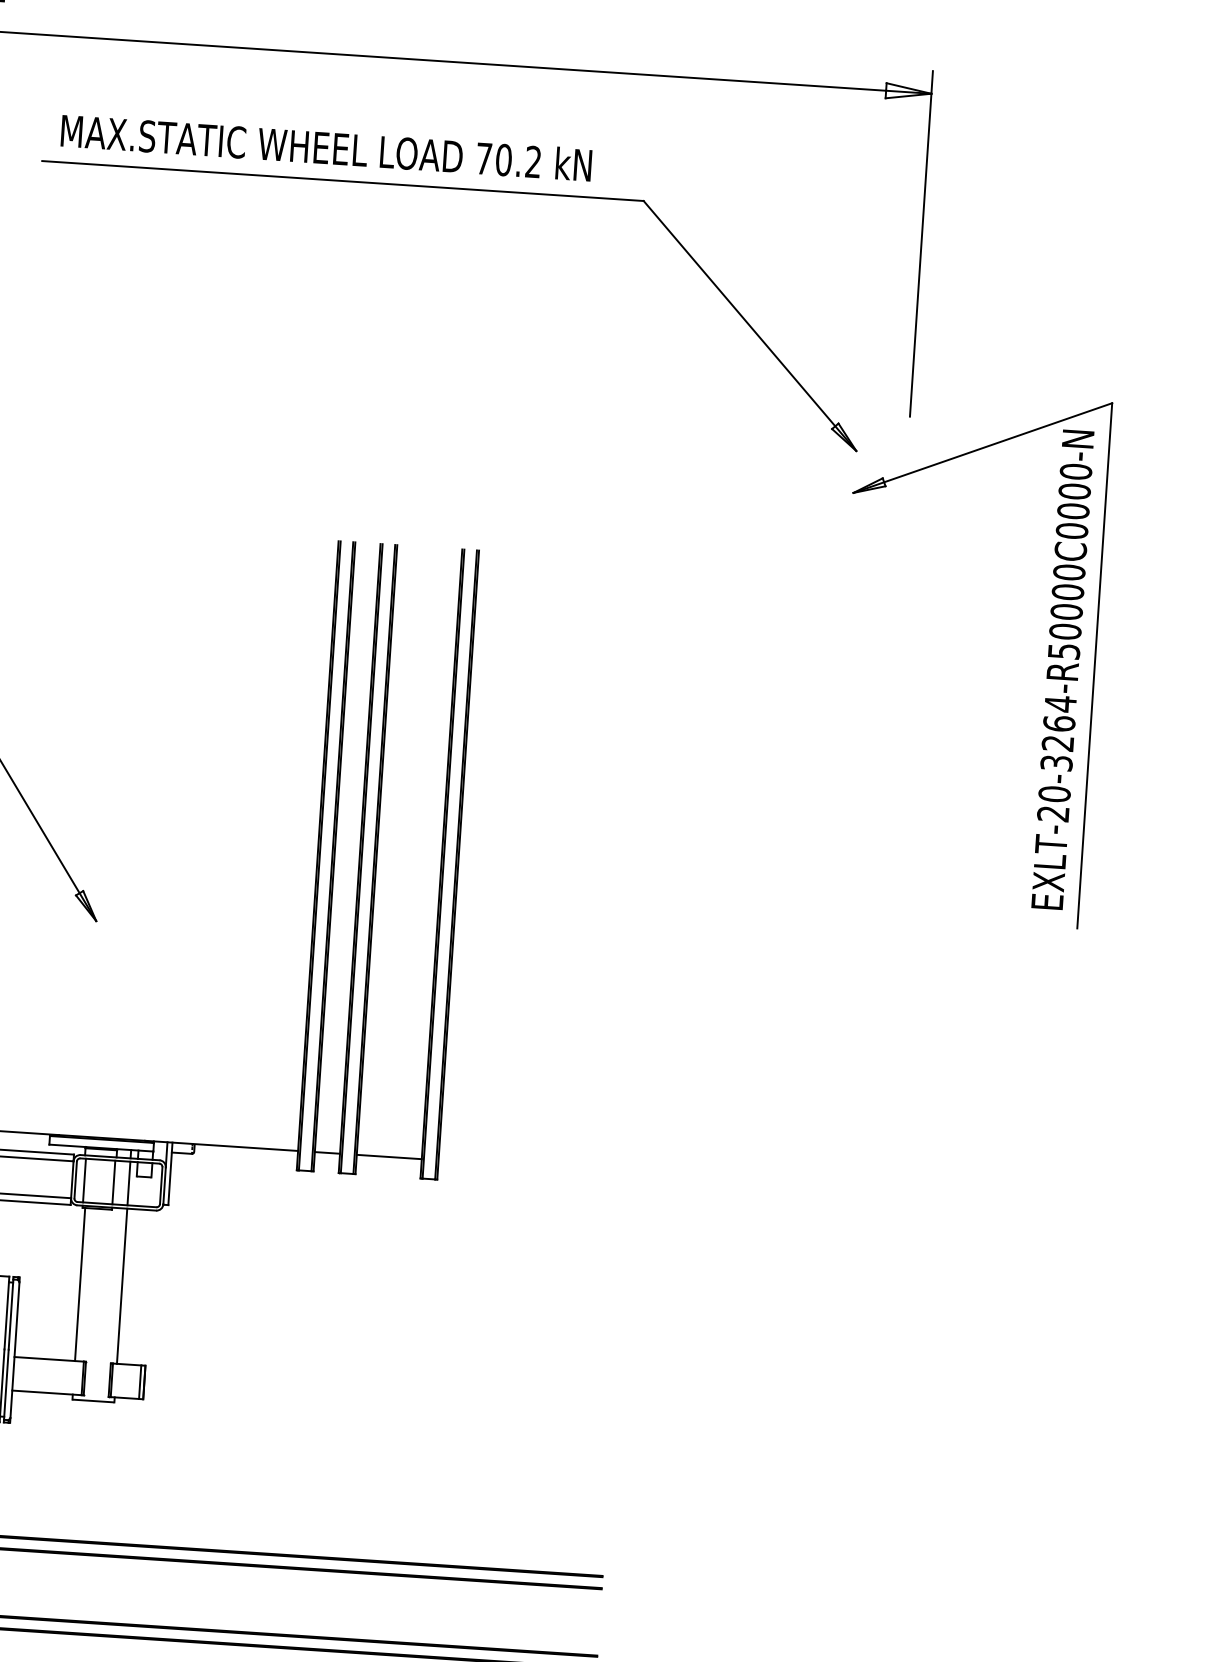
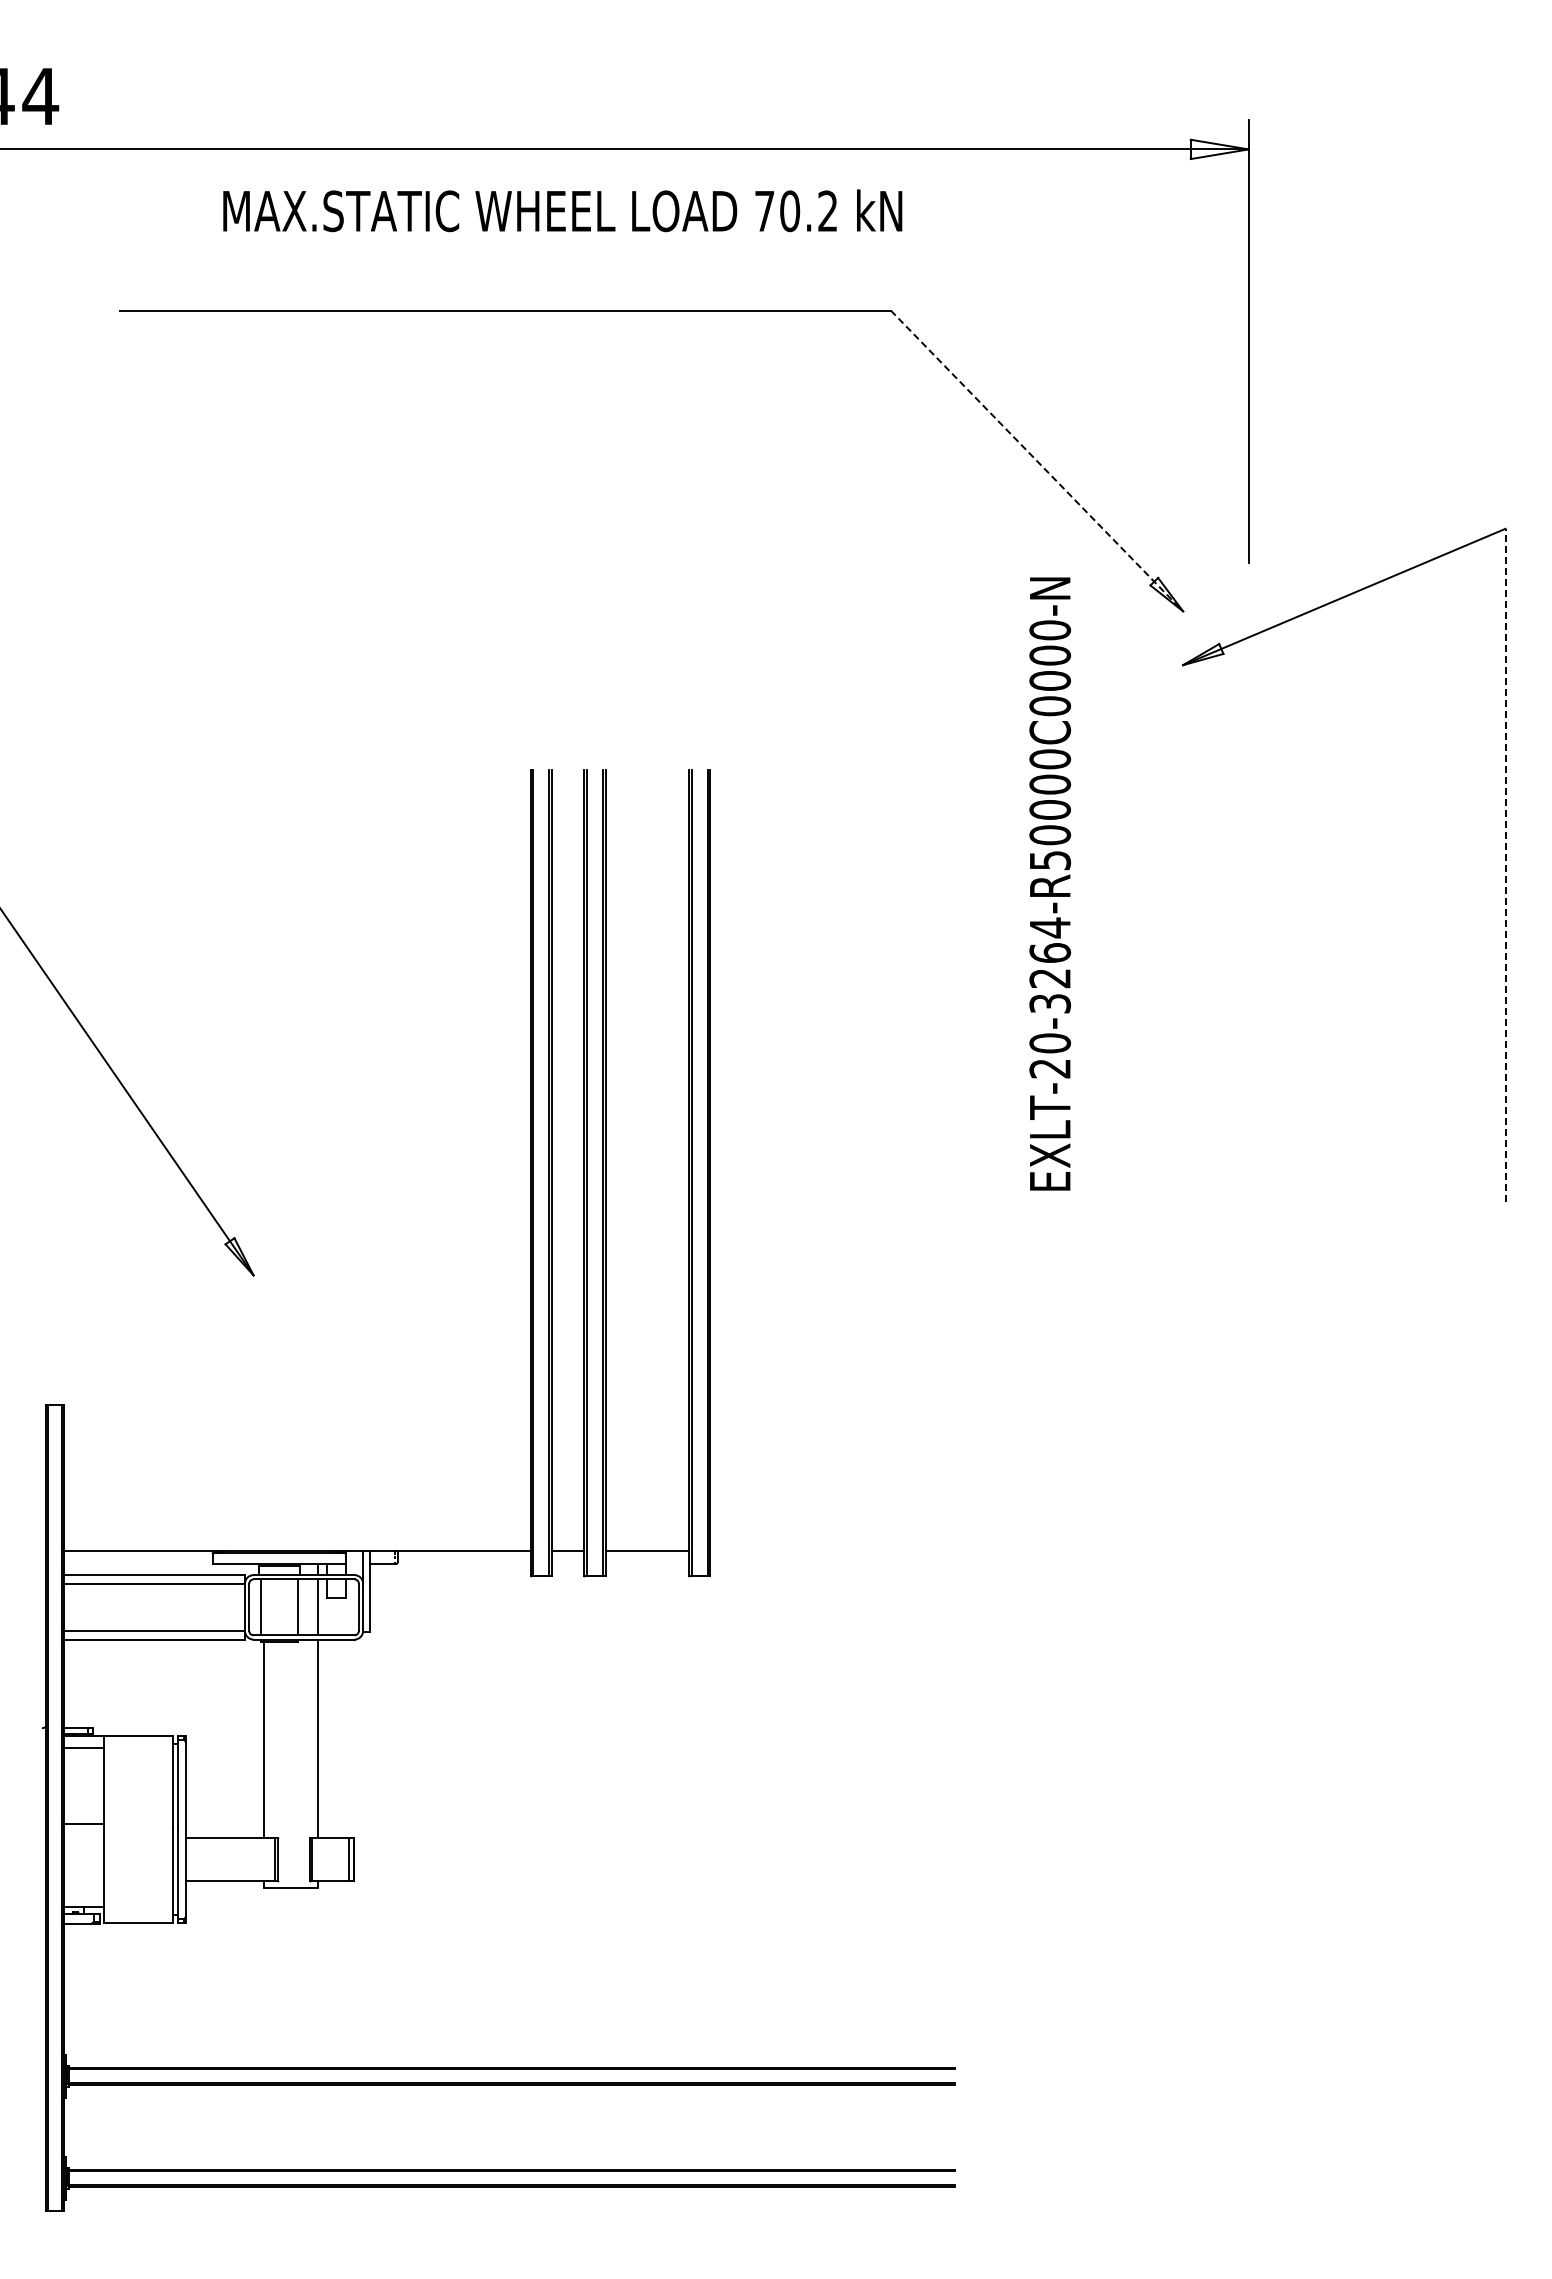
text: (326, 147) -> (562, 210), moved
line: (750, 326) -> (1037, 461), solid -> dashed
line: (1094, 665) -> (1505, 864), solid -> dashed
text: (1063, 669) -> (1050, 883), moved

